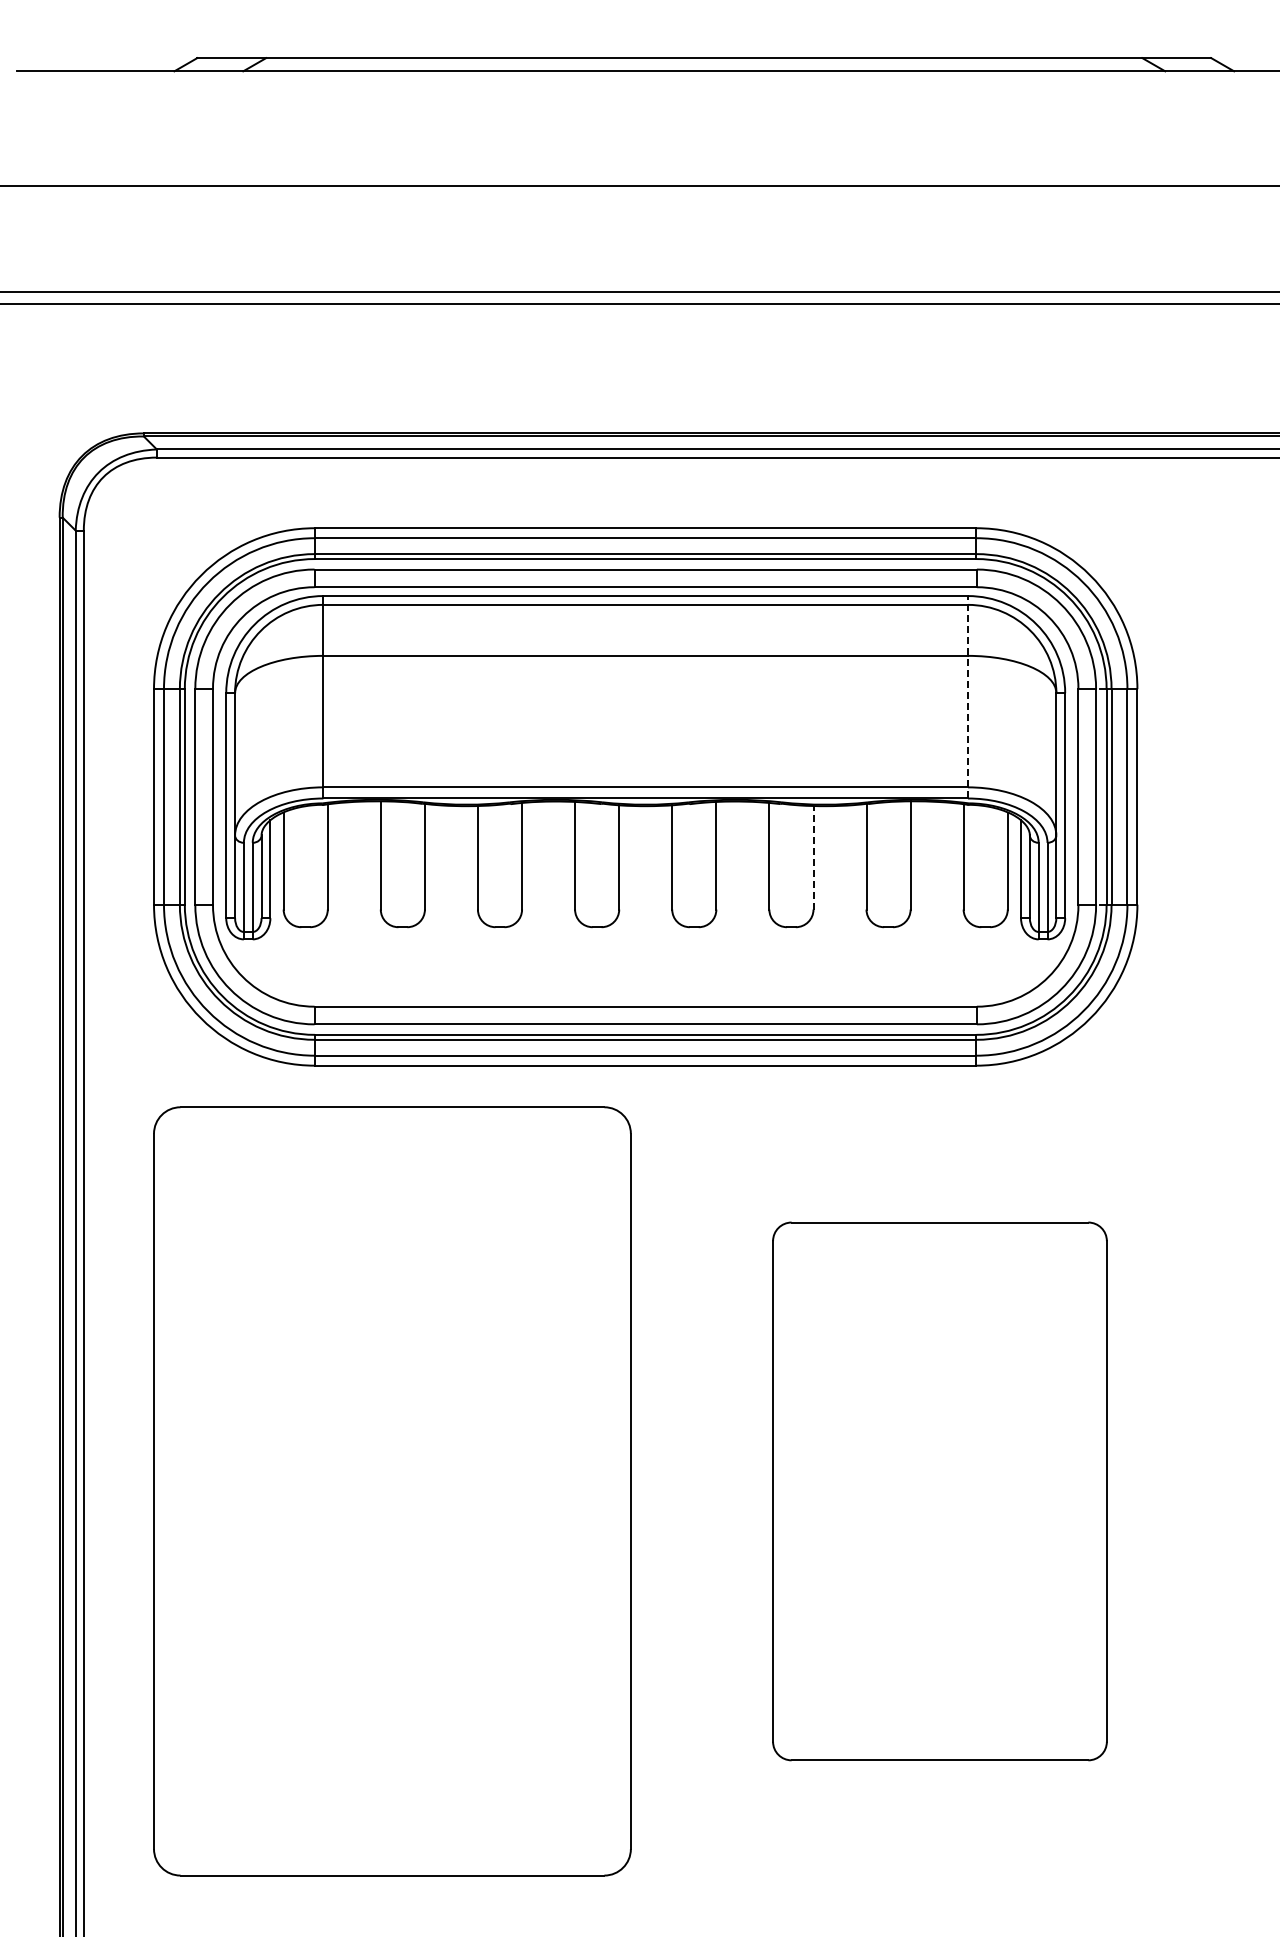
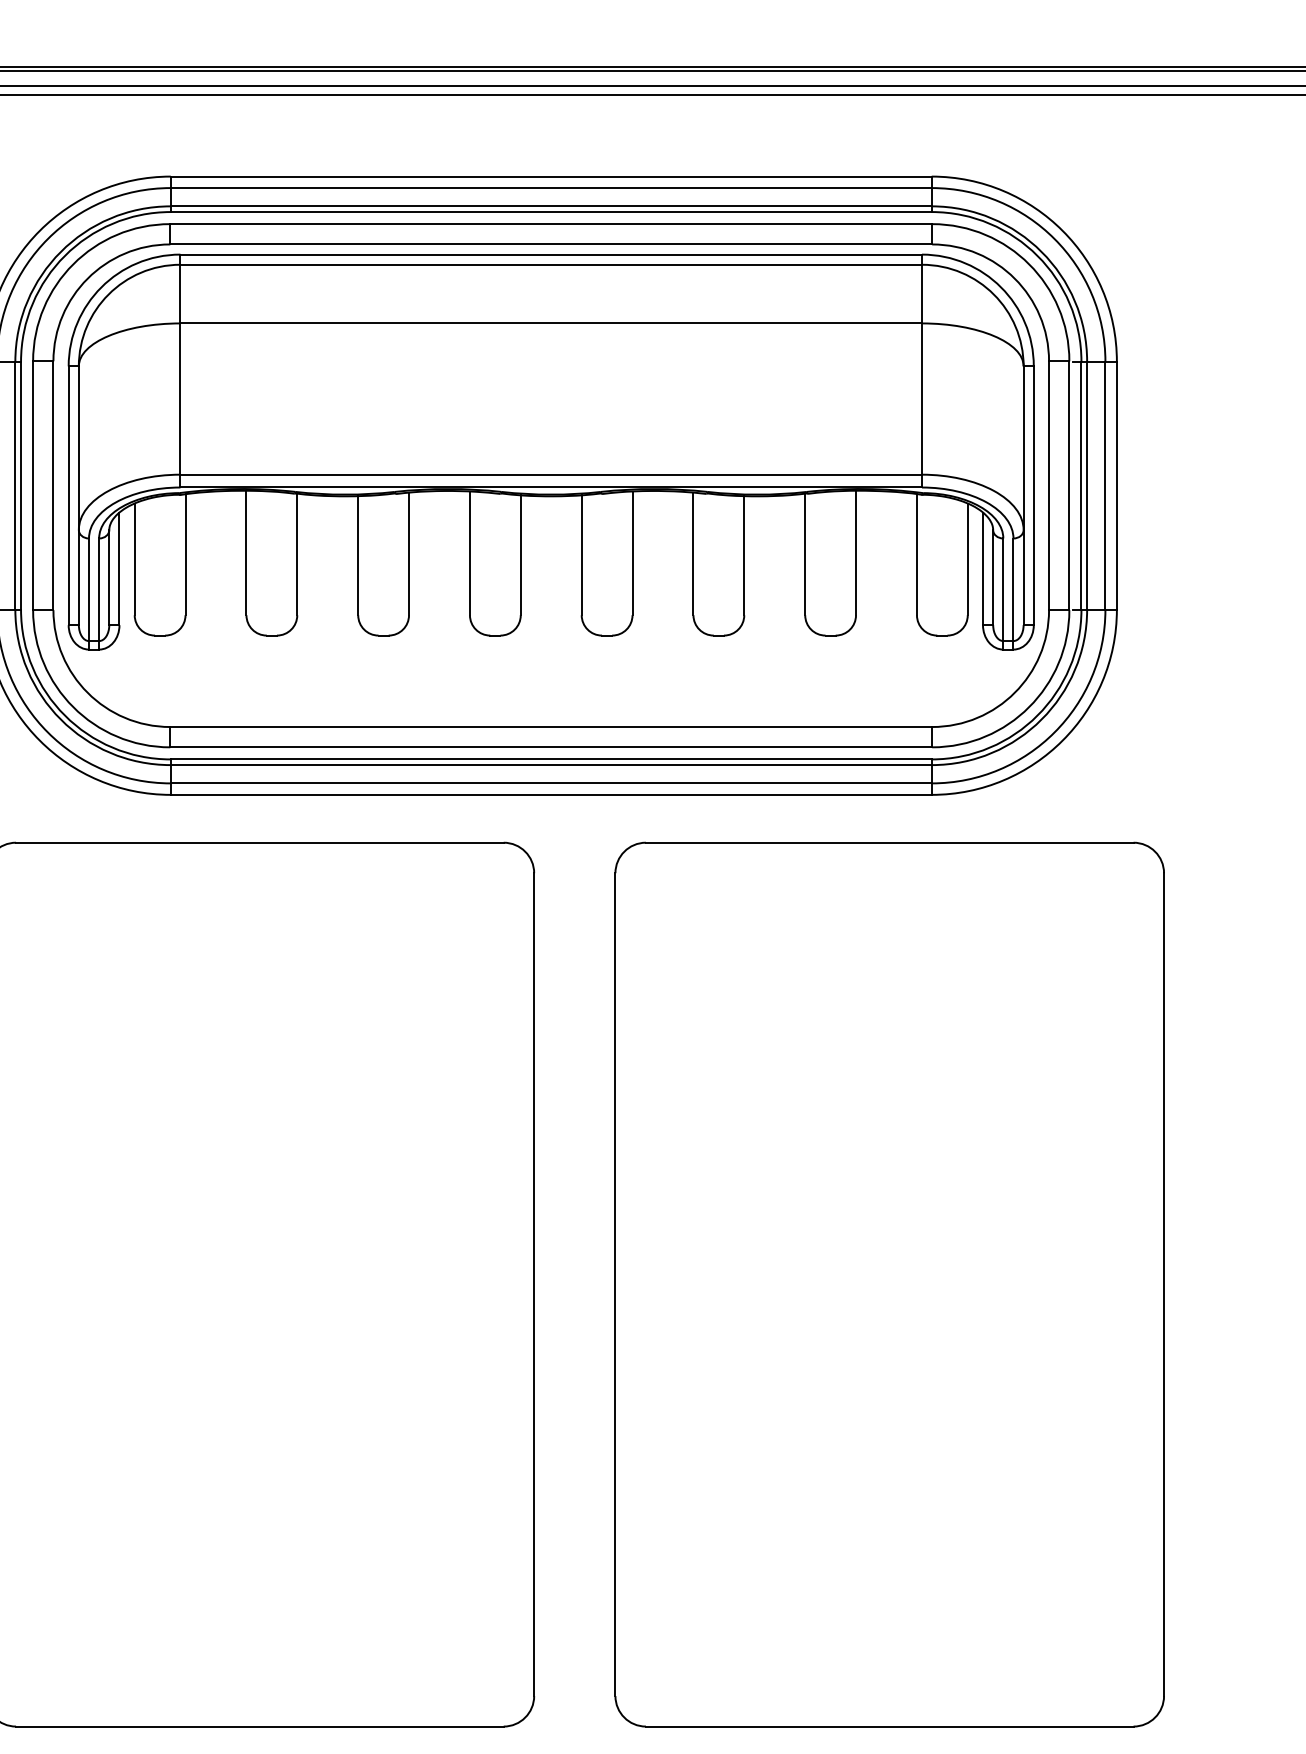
line: (968, 696) -> (922, 370), dashed -> solid
line: (813, 857) -> (744, 555), dashed -> solid
part: (939, 1491) -> (889, 1284), size x1.43

